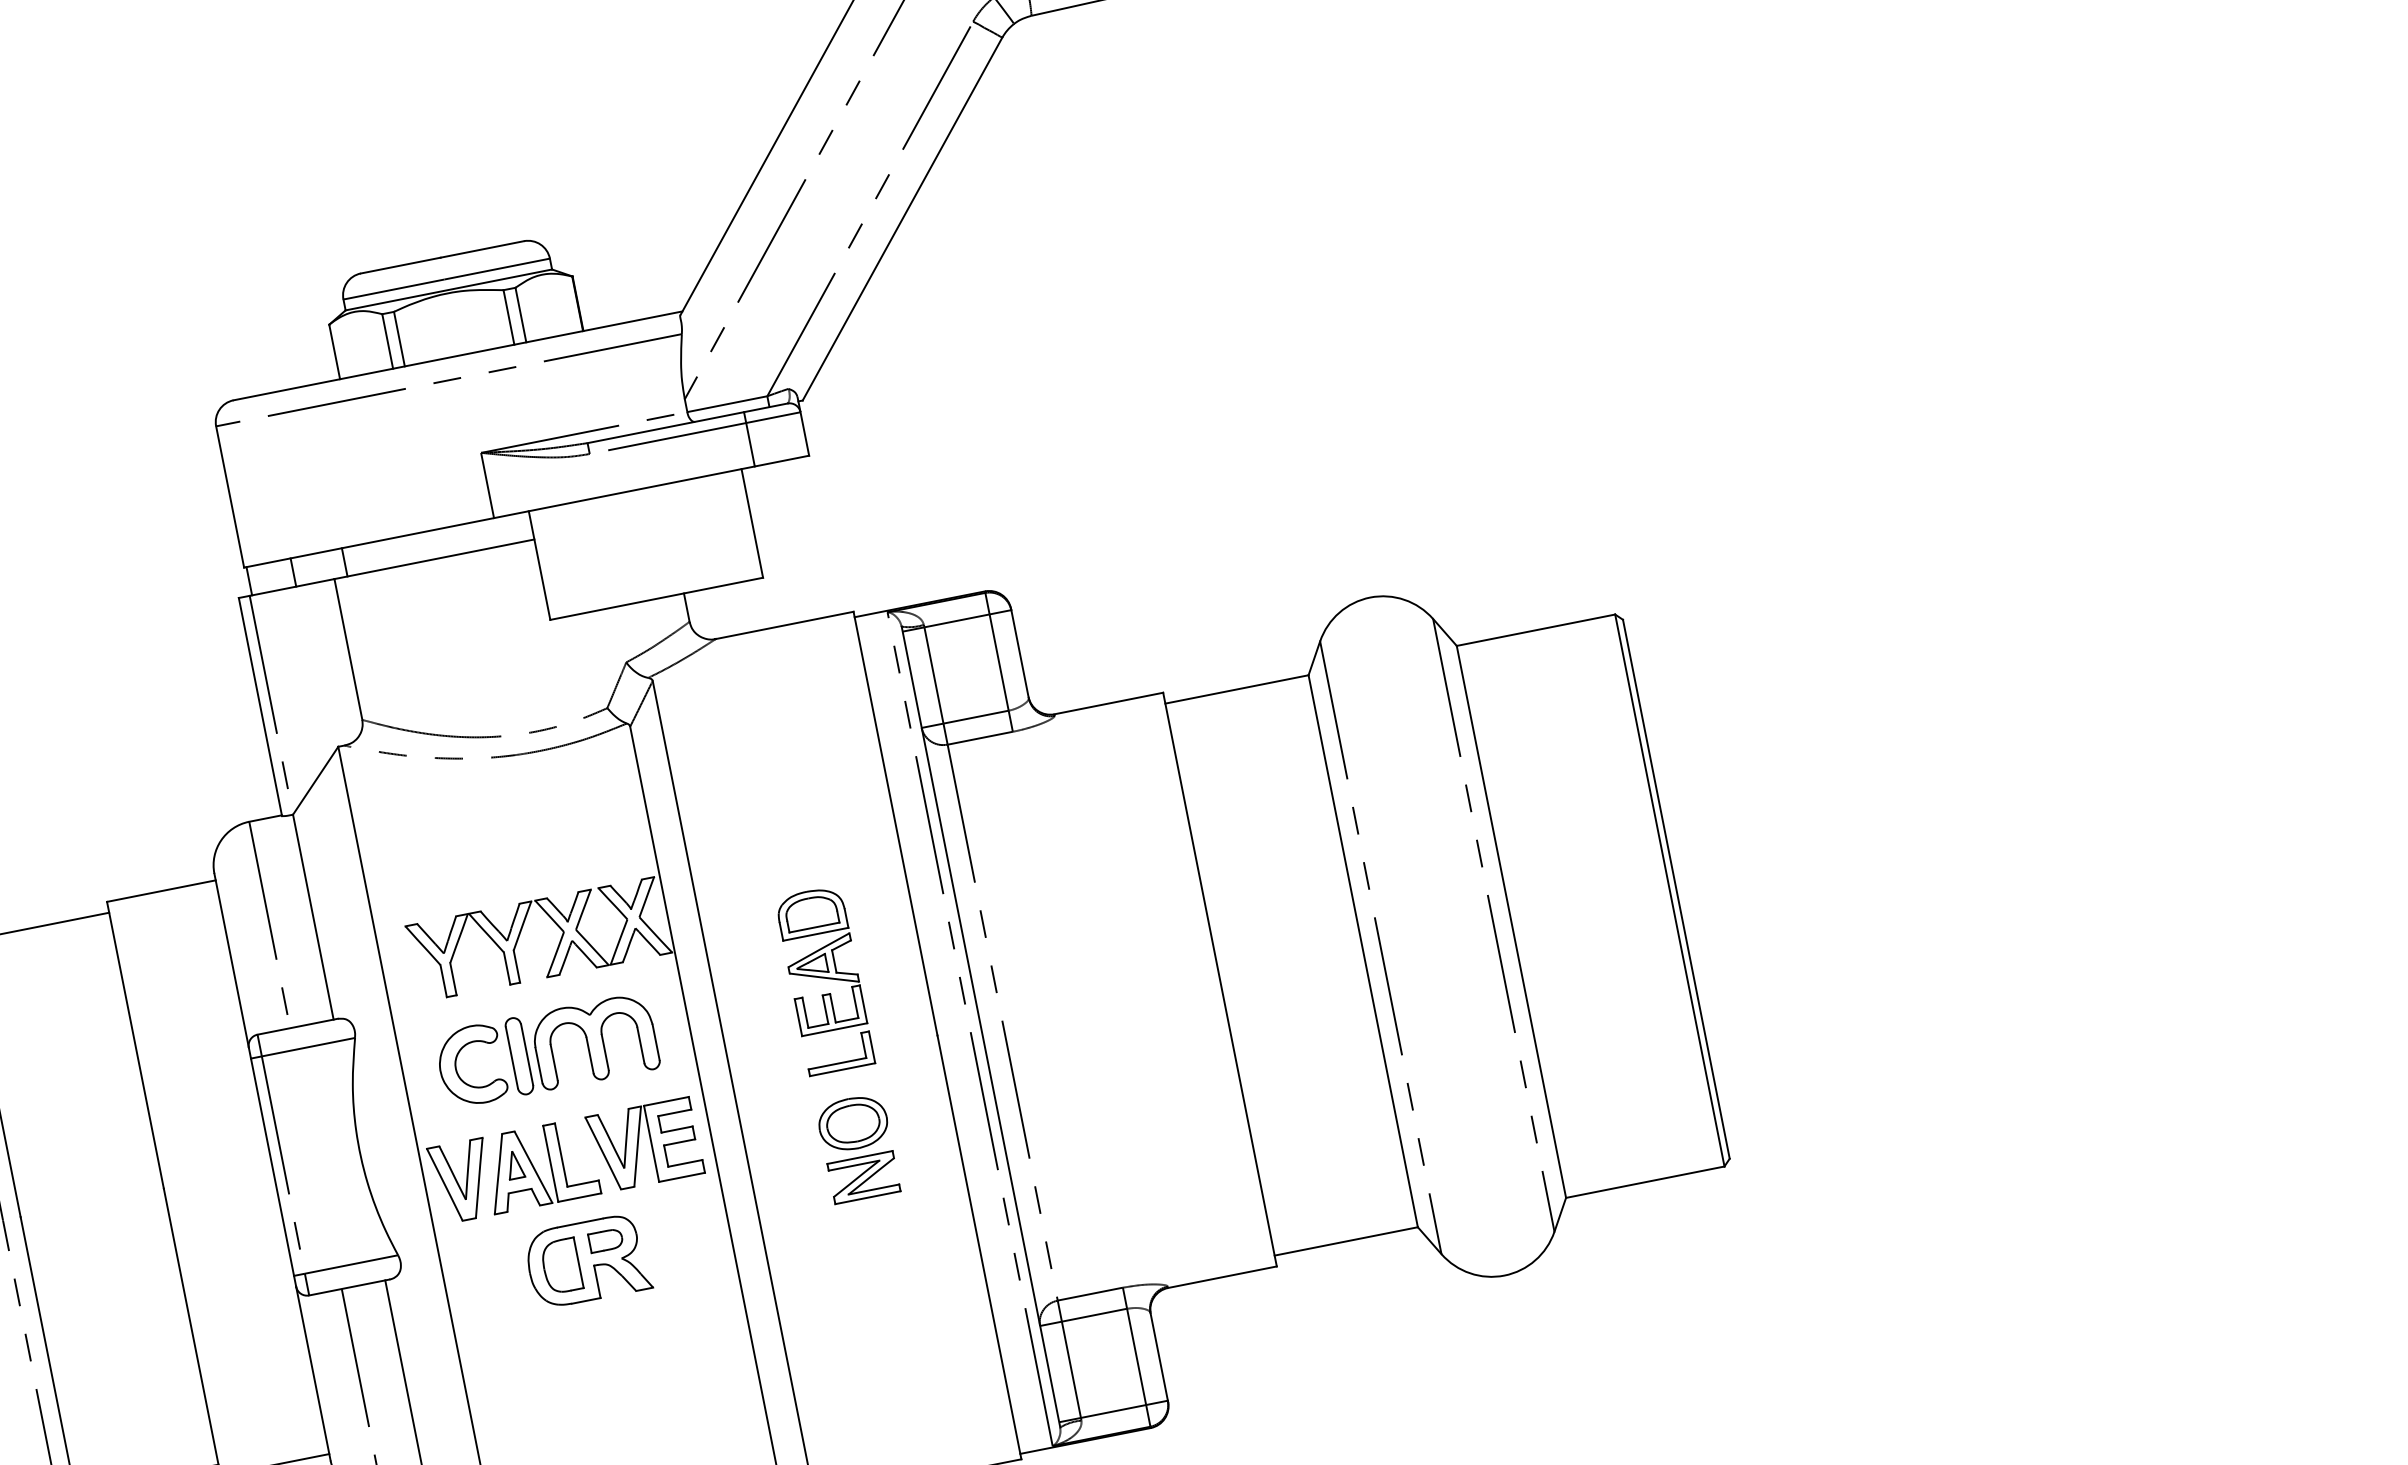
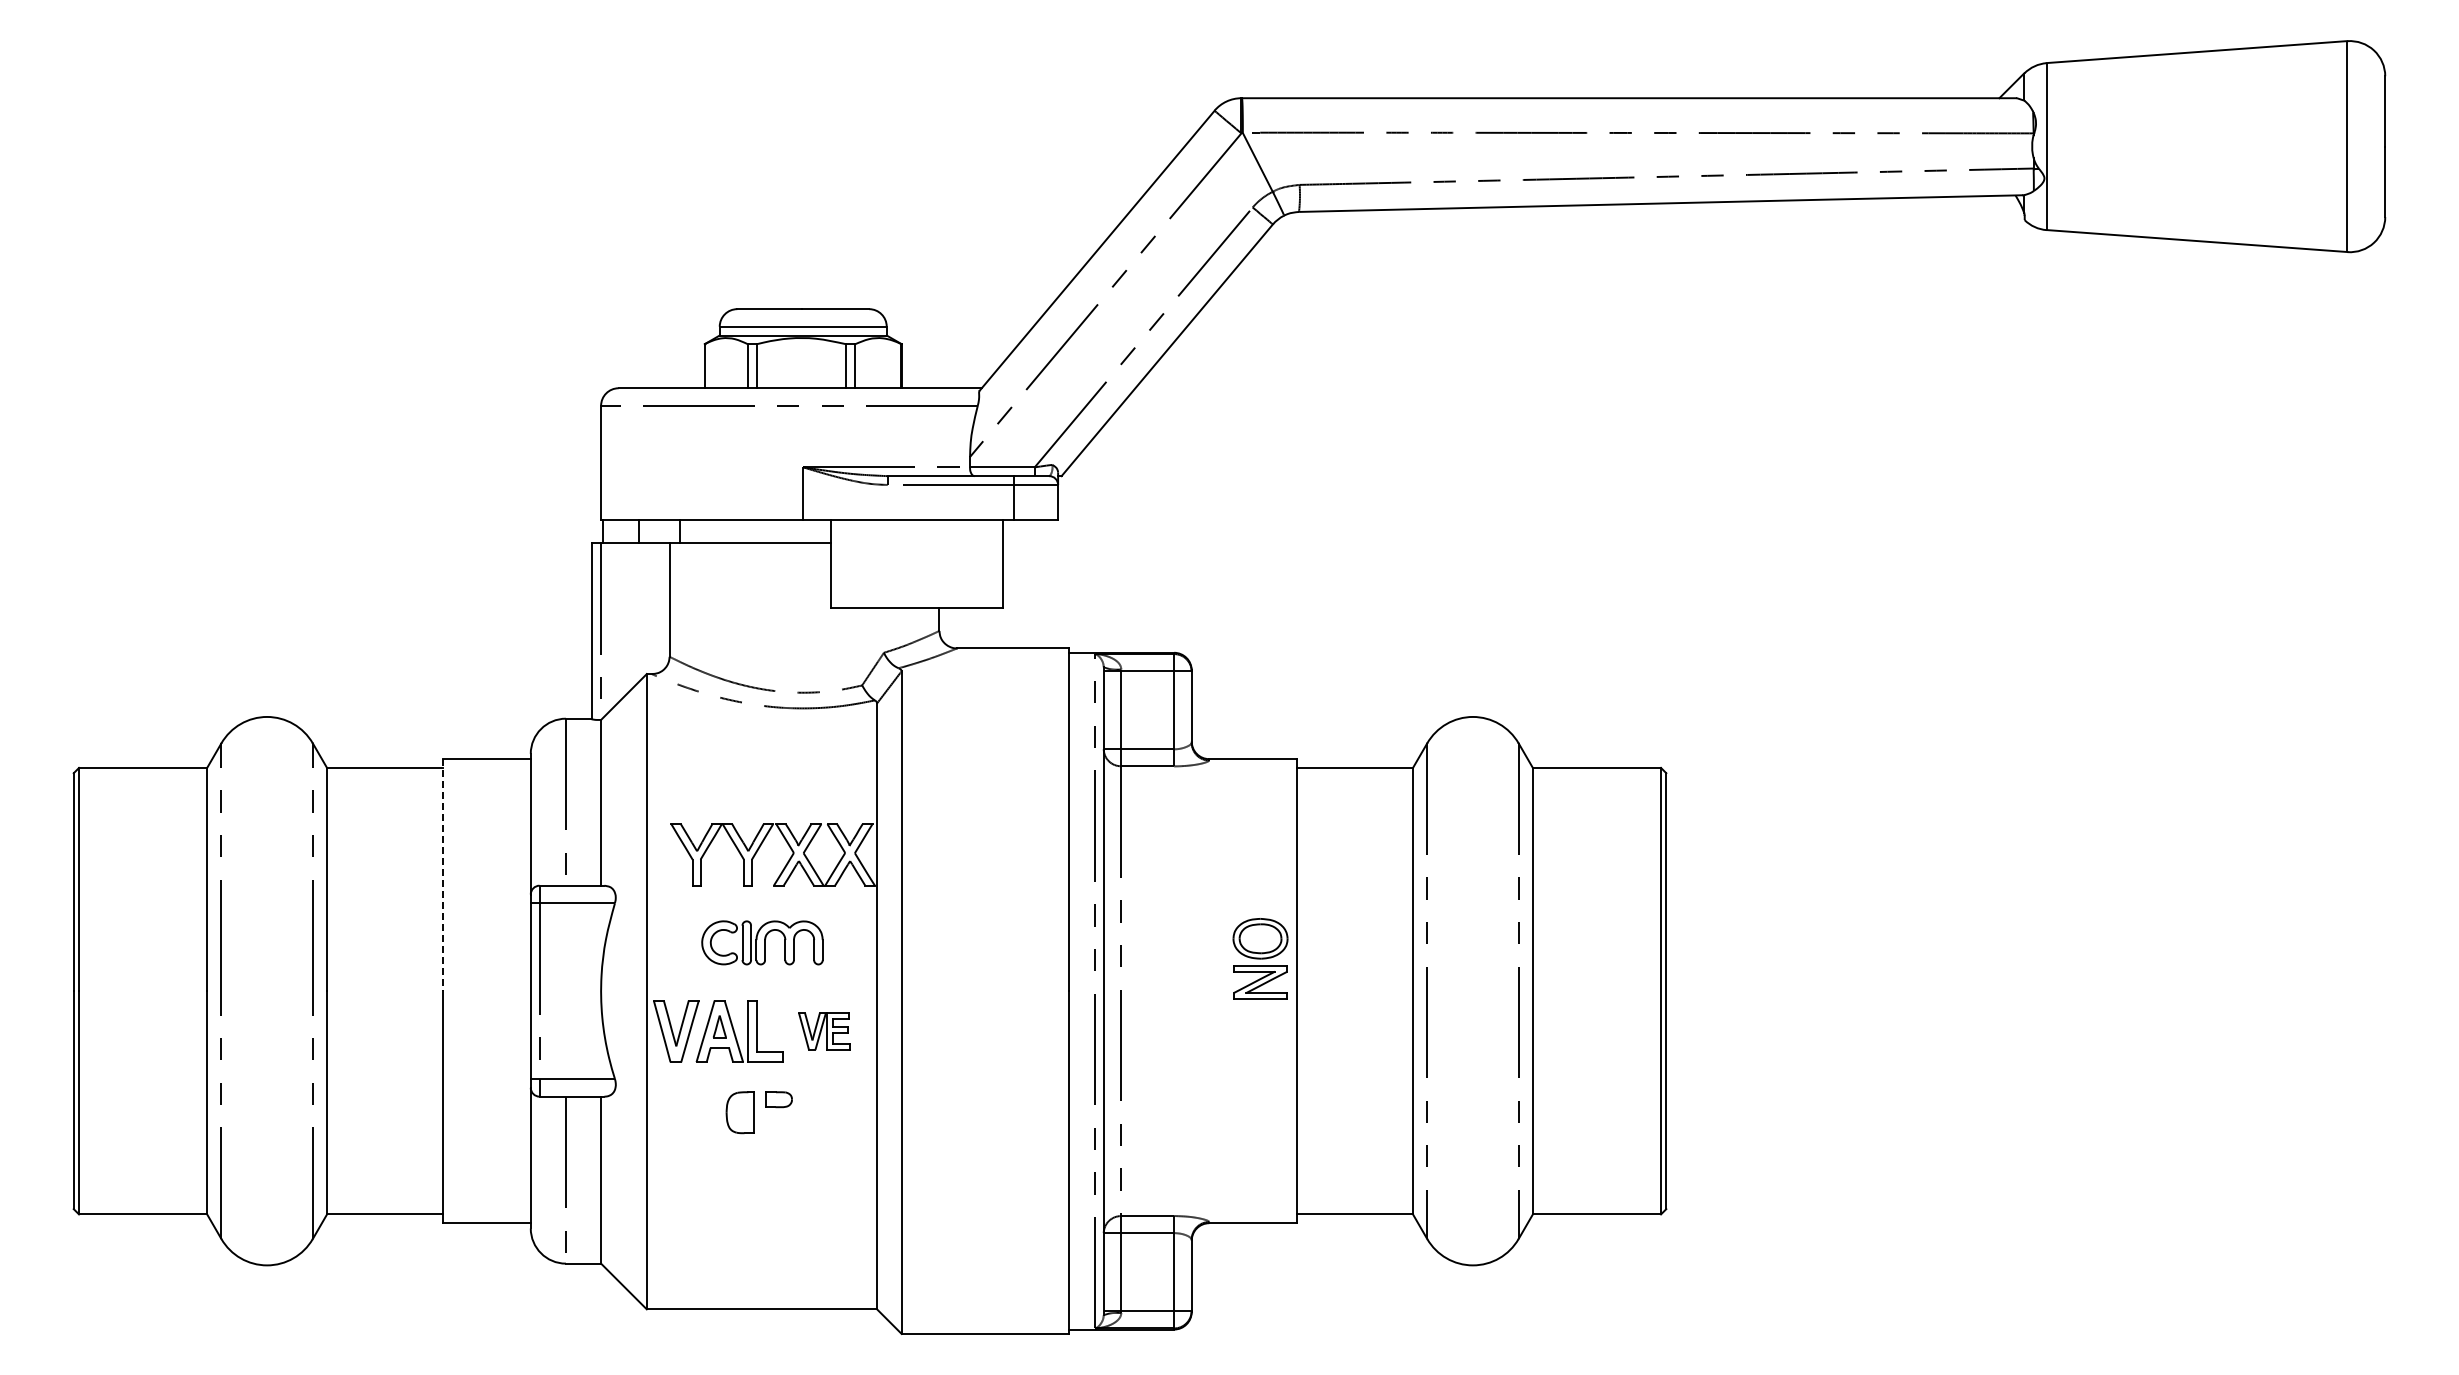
part: (824, 979) -> (989, 930), removed
line: (135, 1045) -> (442, 875), solid -> dashed
part: (547, 1050) -> (762, 942), size x0.7
part: (645, 1145) -> (824, 1031), size x0.6
part: (858, 1148) -> (1260, 958), moved
part: (587, 1260) -> (761, 1112), removed

